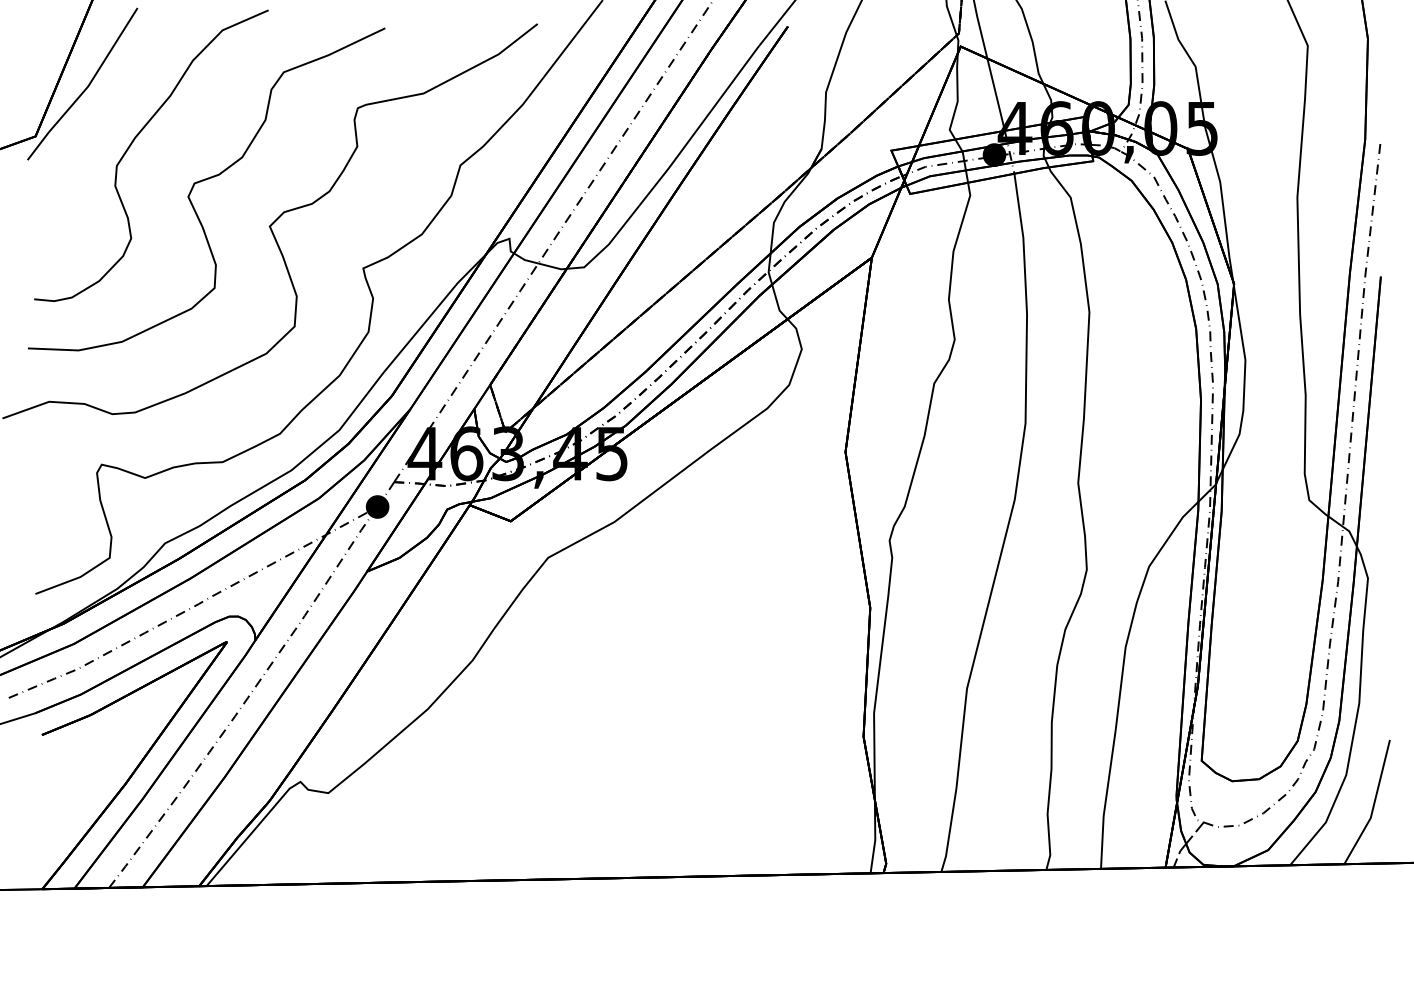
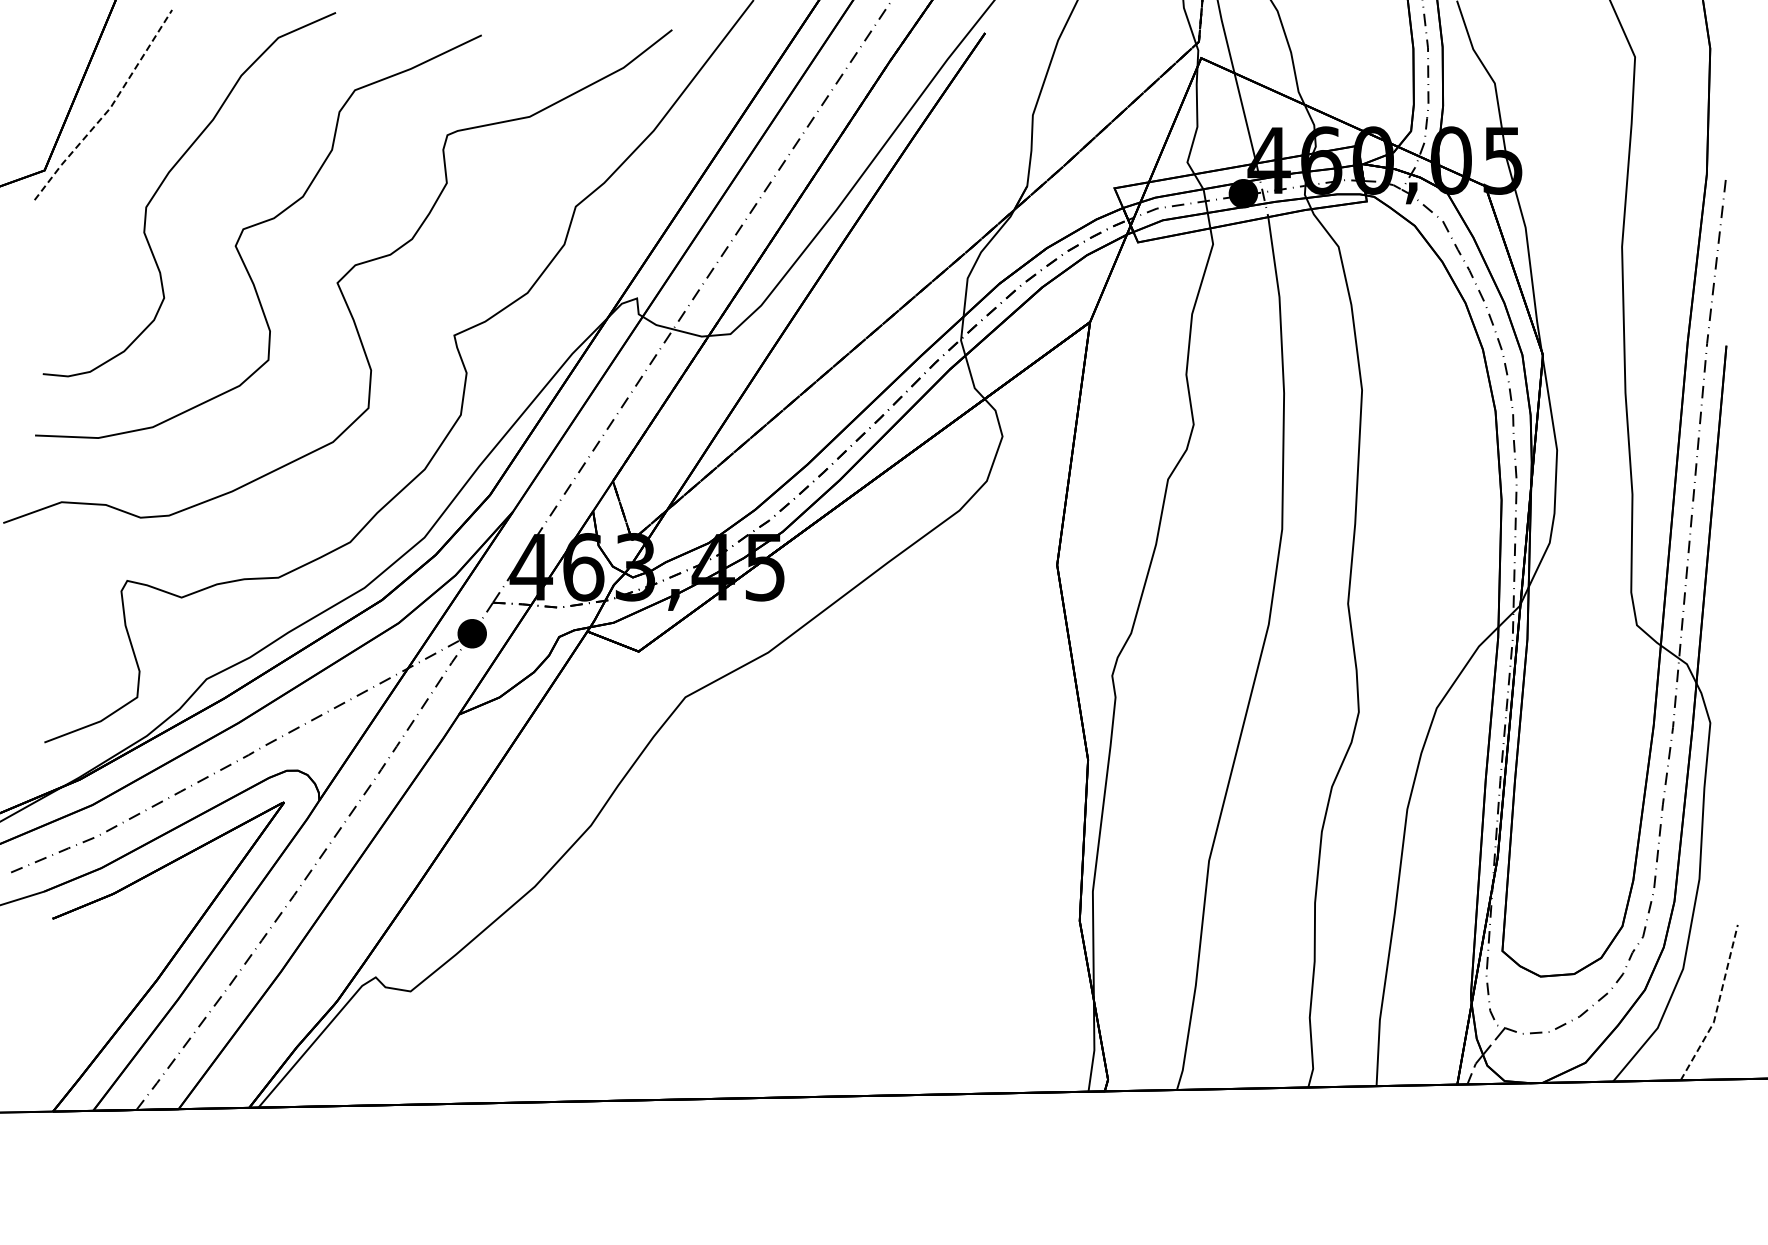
line: (87, 87) -> (109, 109), solid -> dashed
line: (1373, 805) -> (1717, 1006), solid -> dashed

